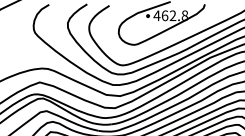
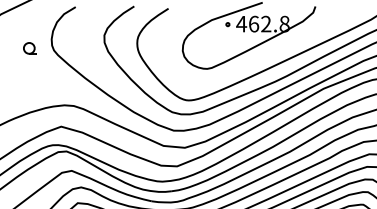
part: (18, 31) -> (28, 48), added

